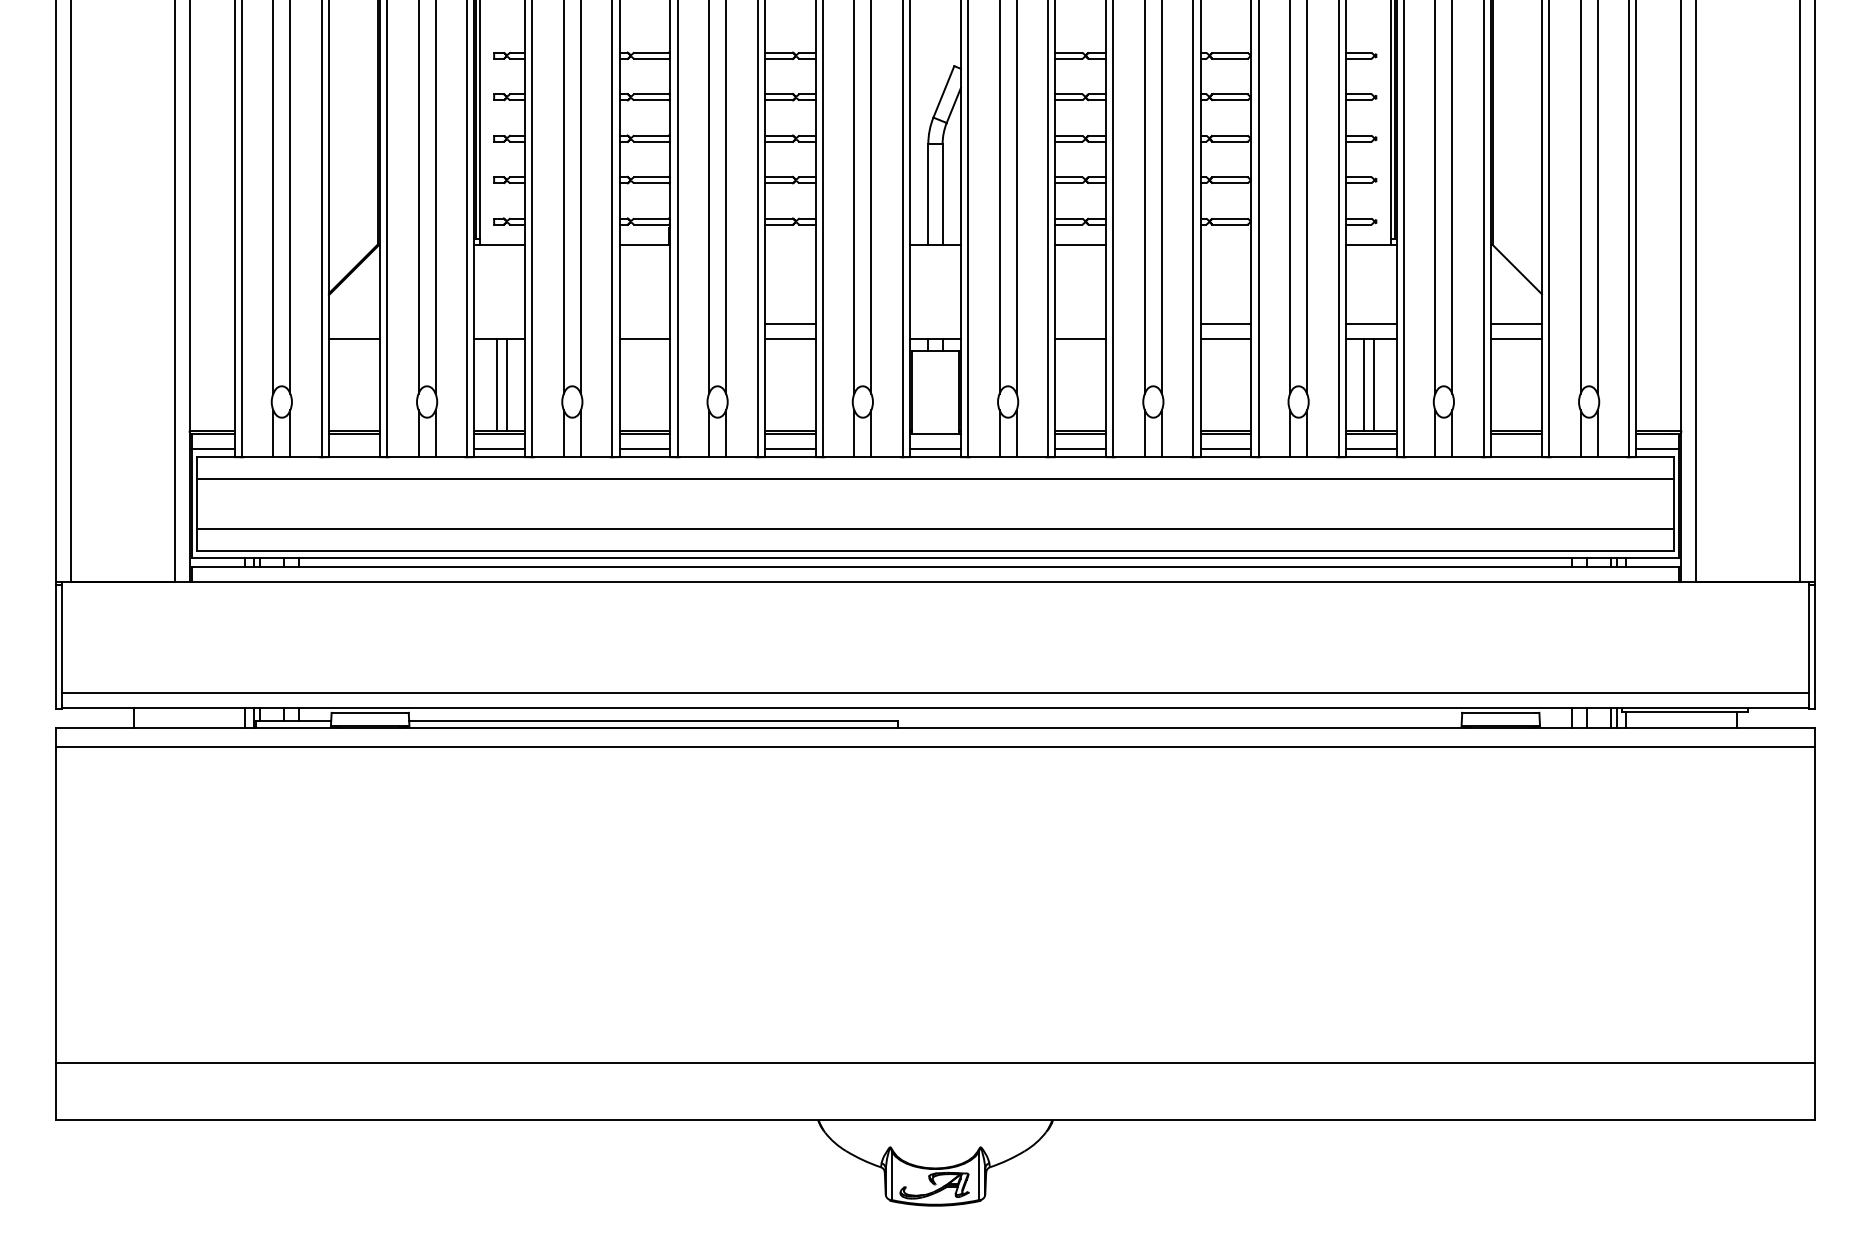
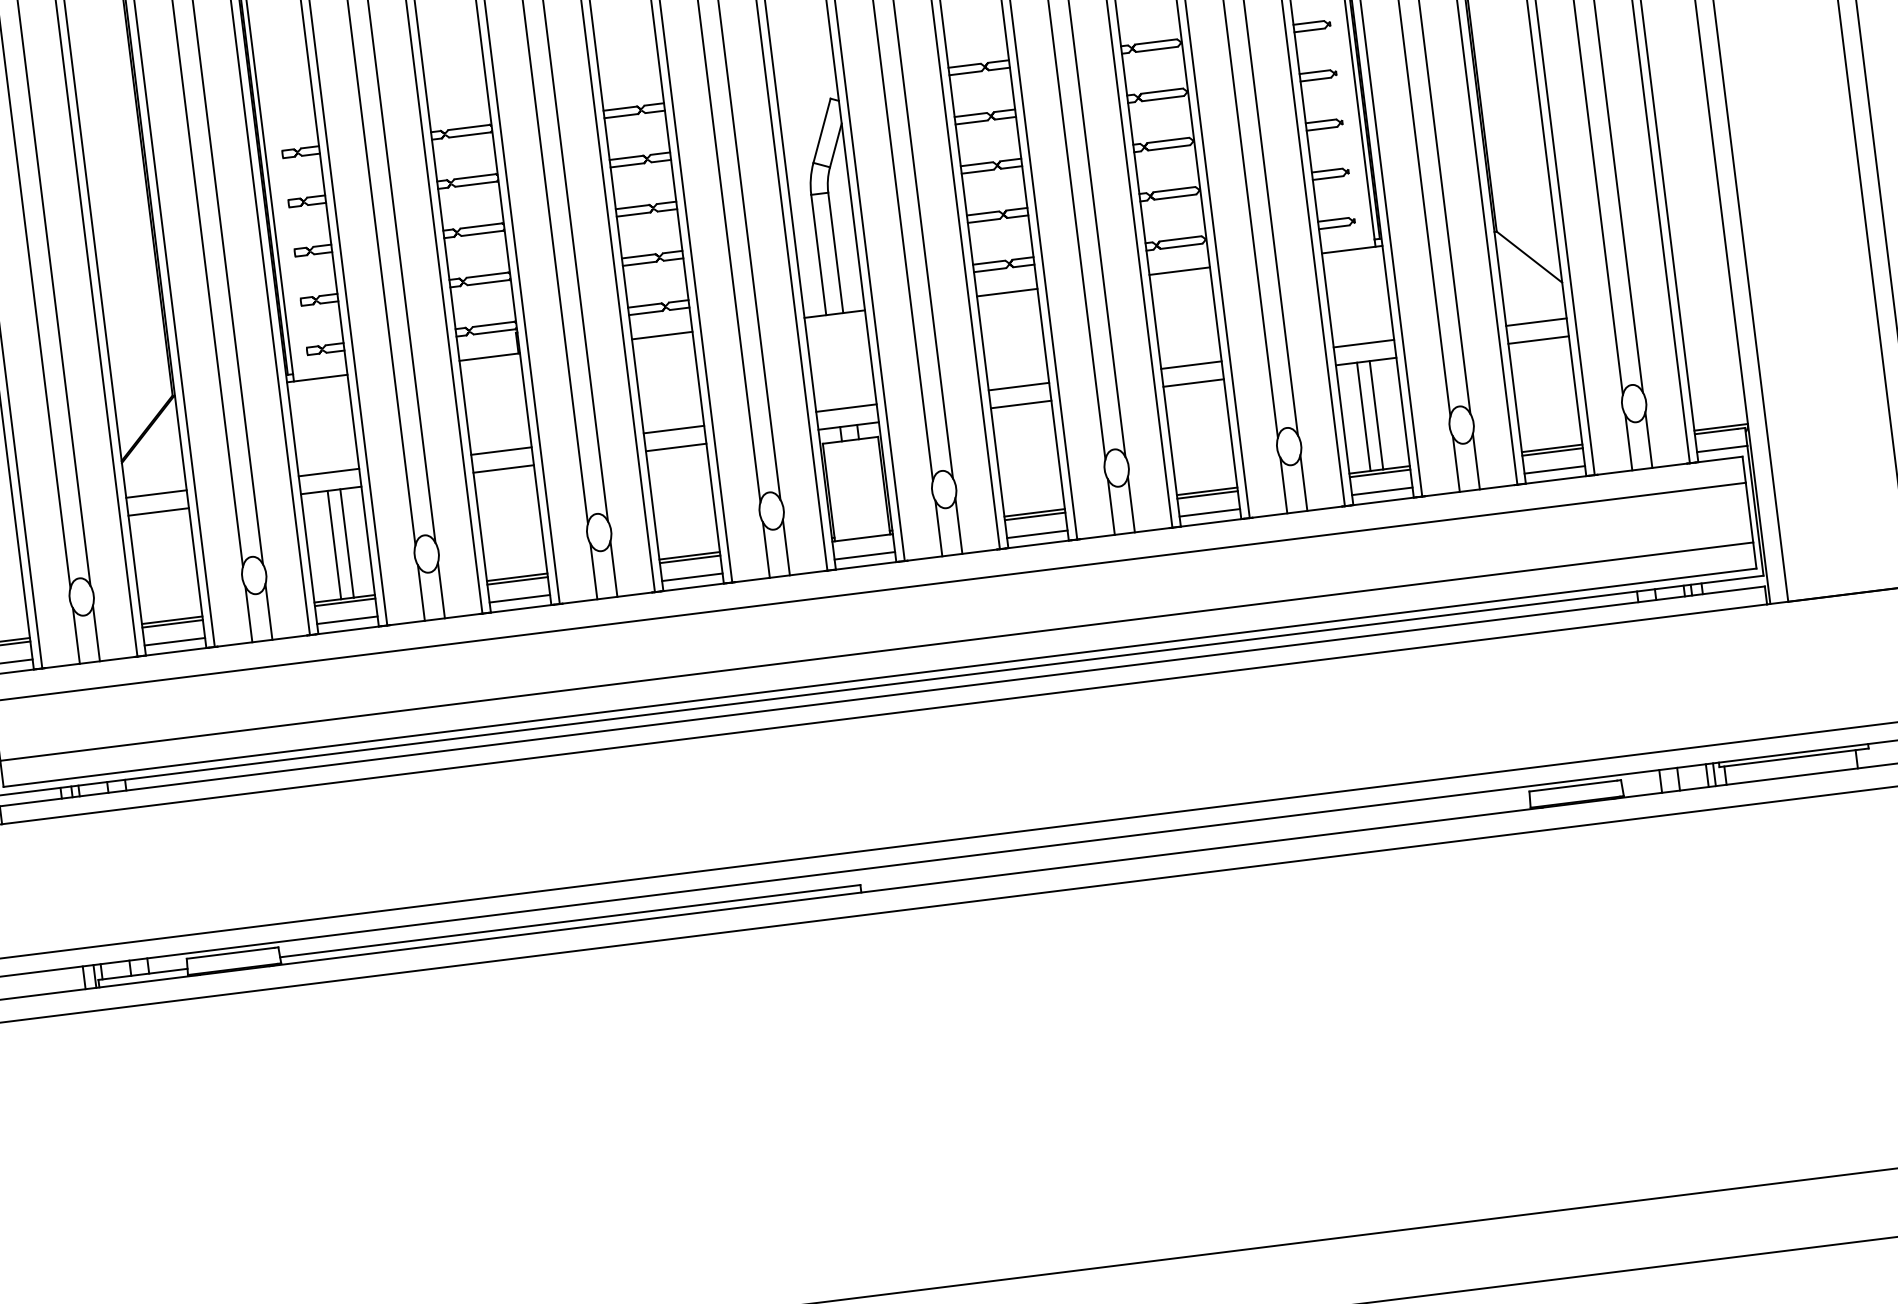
line: (789, 245) -> (661, 336), added
line: (1225, 245) -> (1179, 271), added
line: (354, 324) -> (156, 494), added
line: (499, 324) -> (328, 472), added
line: (644, 324) -> (500, 451), added
line: (935, 324) -> (846, 408), added
line: (1080, 324) -> (1018, 386), added
line: (354, 448) -> (174, 641), added
line: (1516, 448) -> (1554, 469), added

